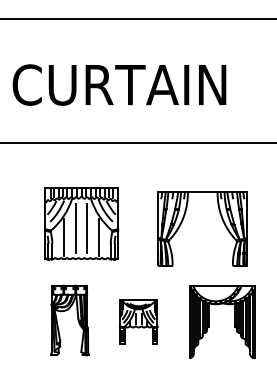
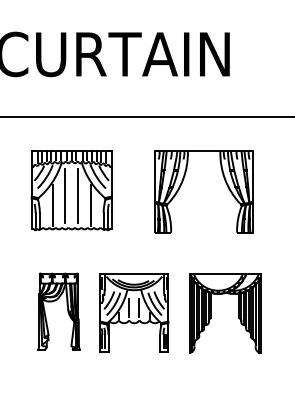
part: (184, 218) -> (184, 180), moved
part: (81, 223) -> (71, 190), moved
part: (138, 321) -> (133, 312), size x1.67

